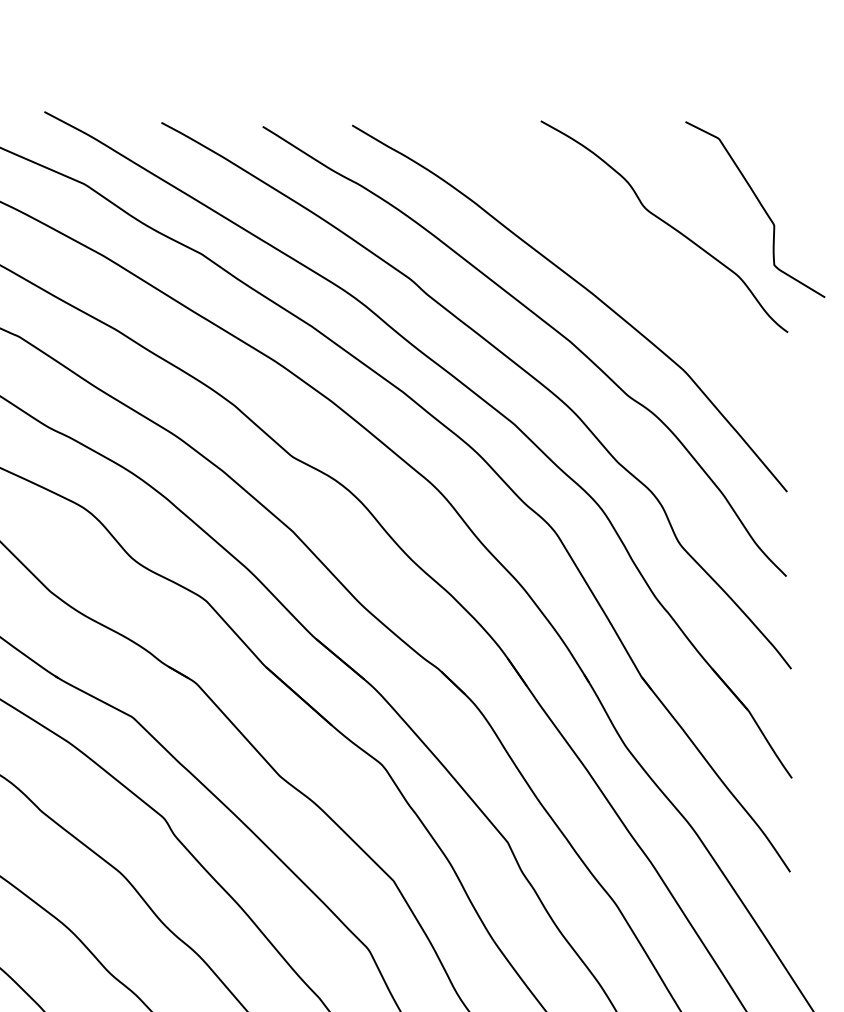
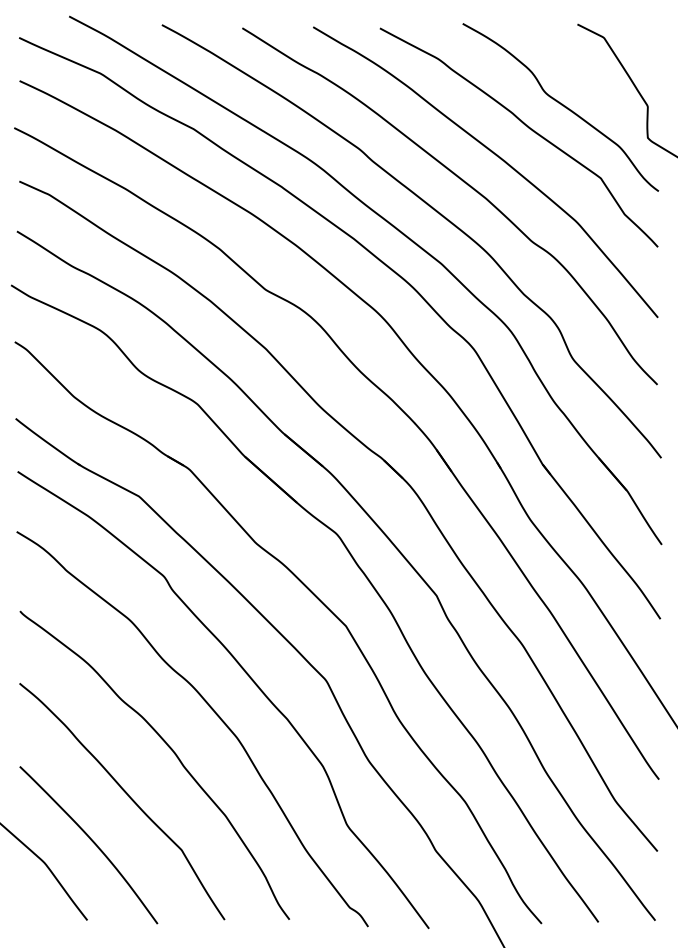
curve: (618, 249) -> (524, 125), added

